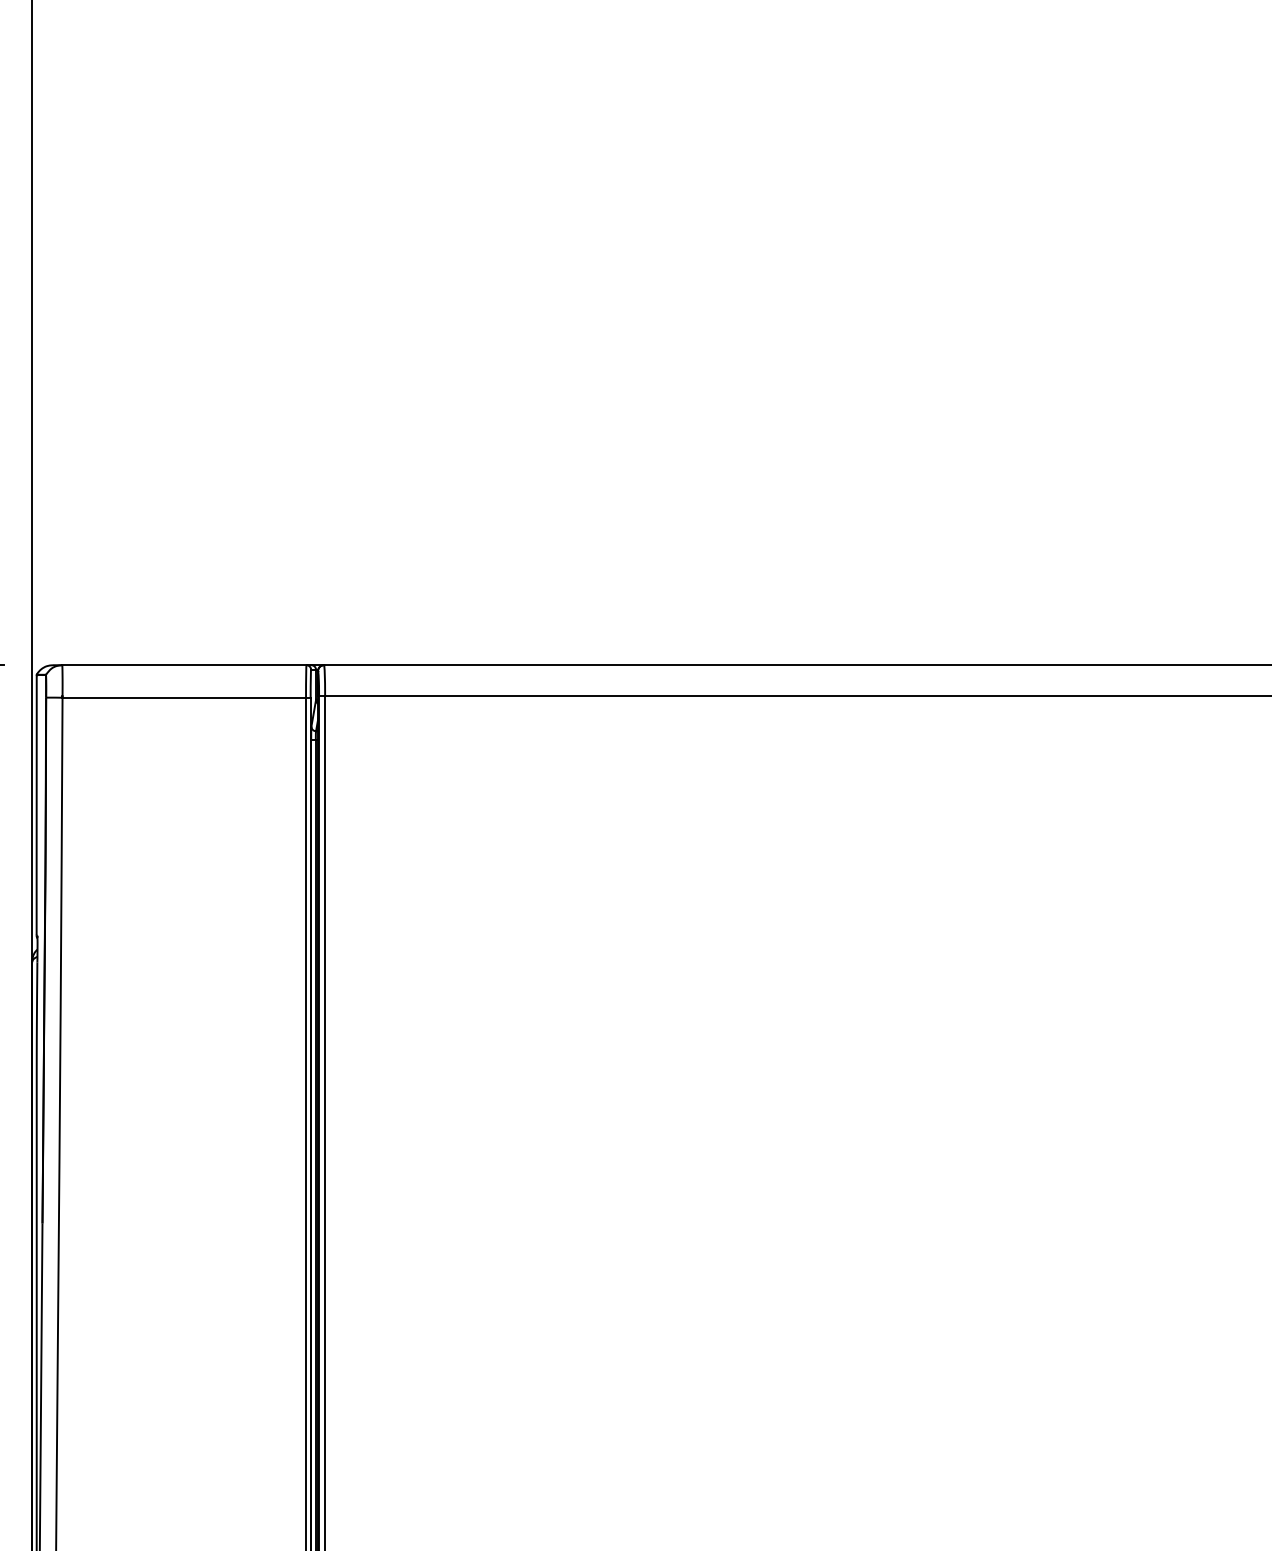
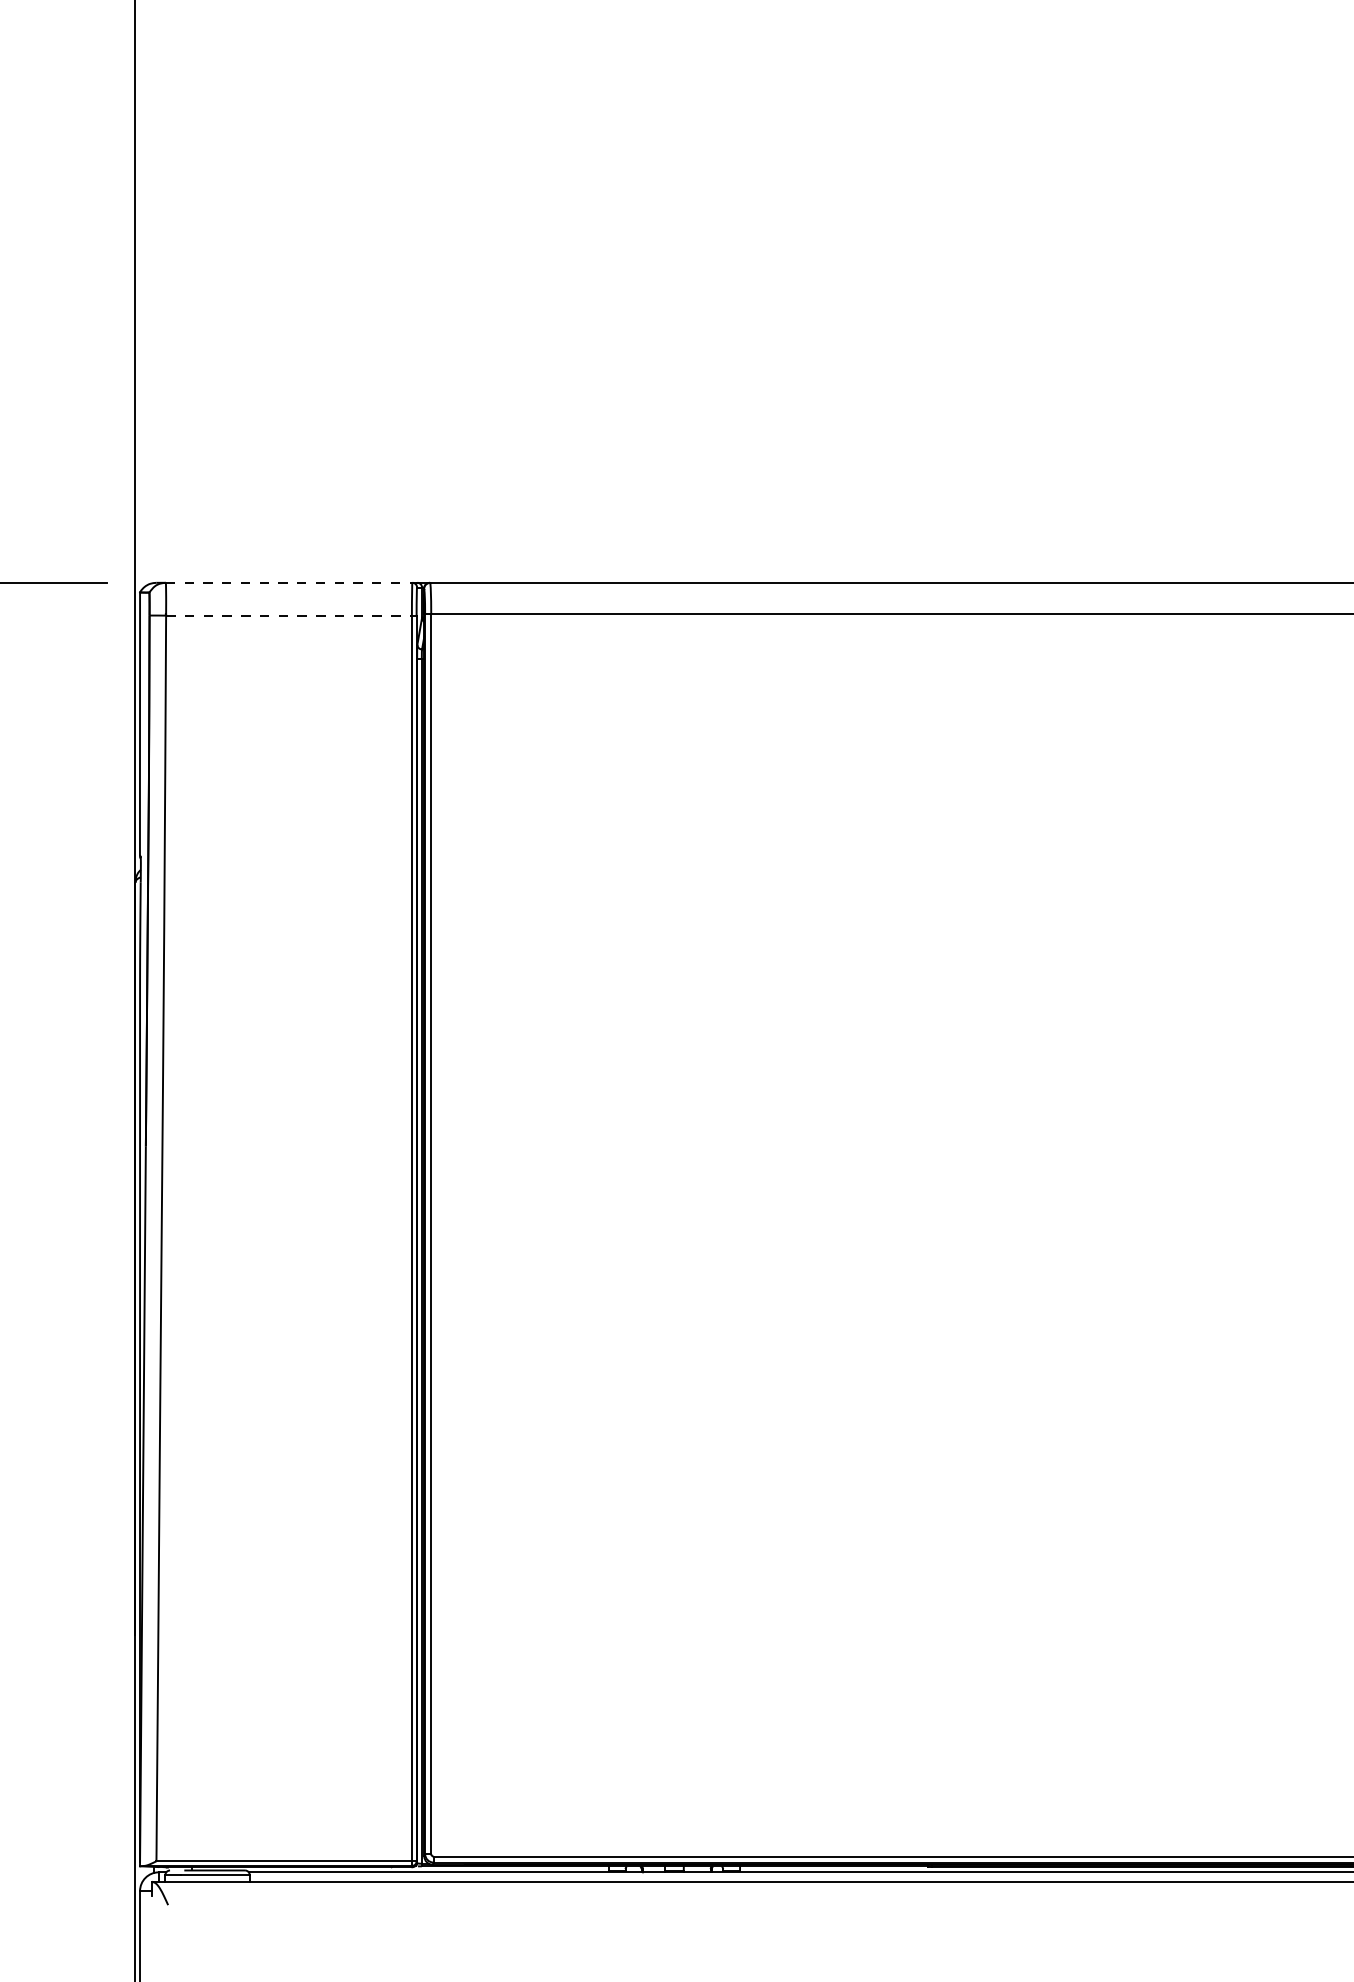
line: (184, 664) -> (289, 582), solid -> dashed
line: (184, 697) -> (289, 615), solid -> dashed

